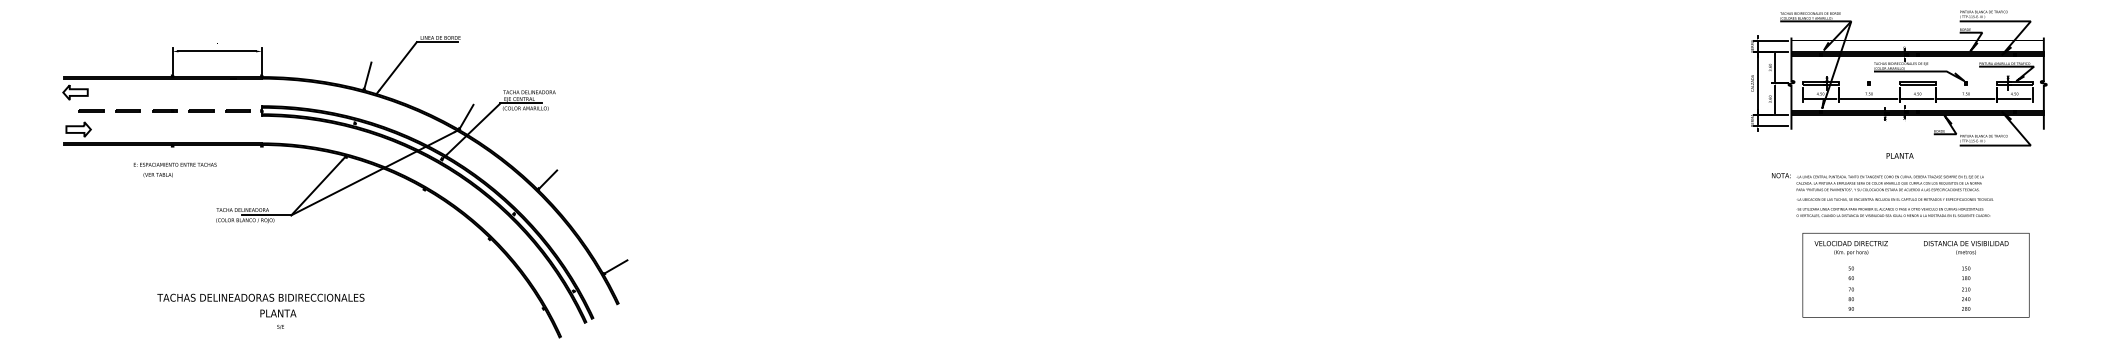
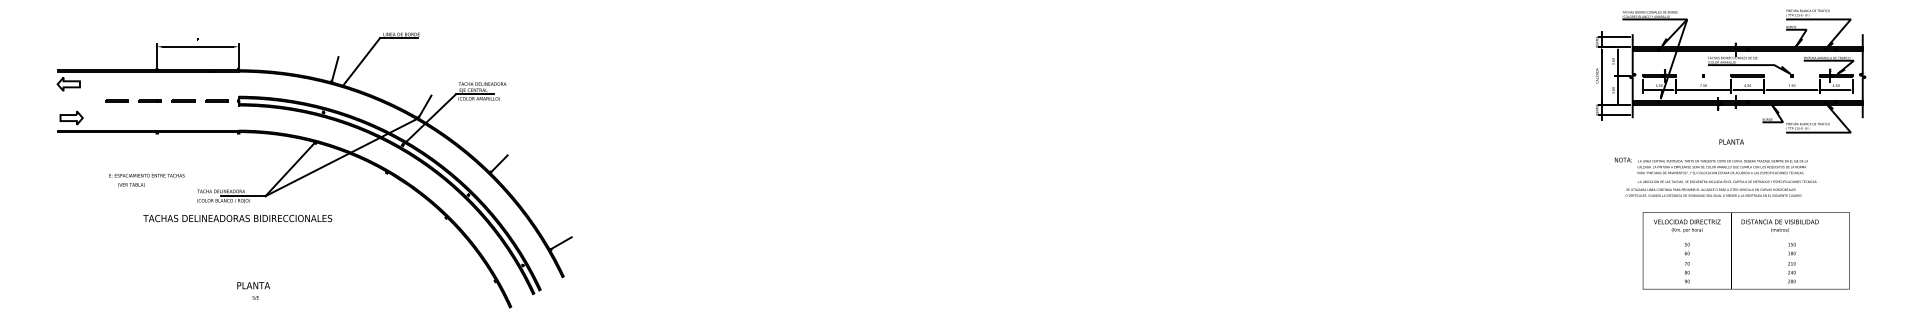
line: (91, 110) -> (83, 100), removed
text: (174, 169) -> (146, 179), moved
text: (1893, 212) -> (1713, 192), moved
text: (1966, 247) -> (1780, 225), moved
text: (260, 297) -> (237, 218), moved

